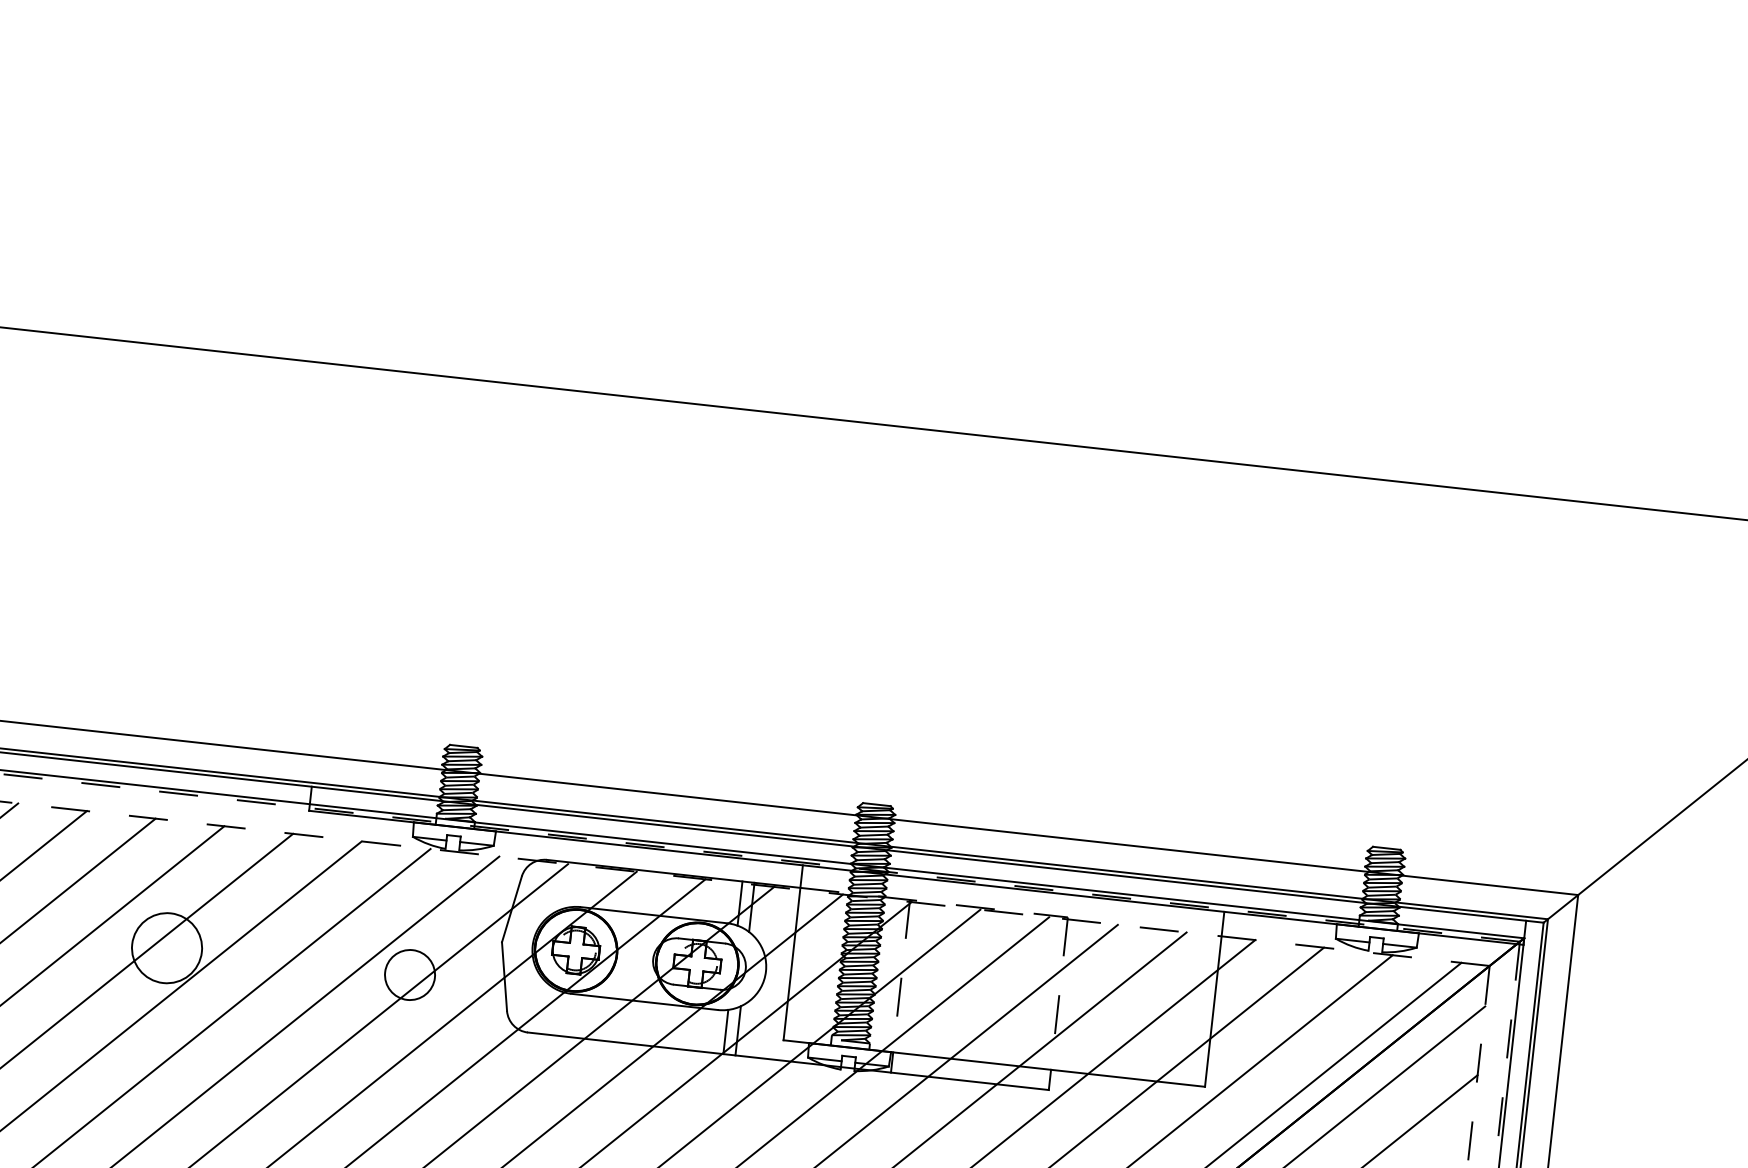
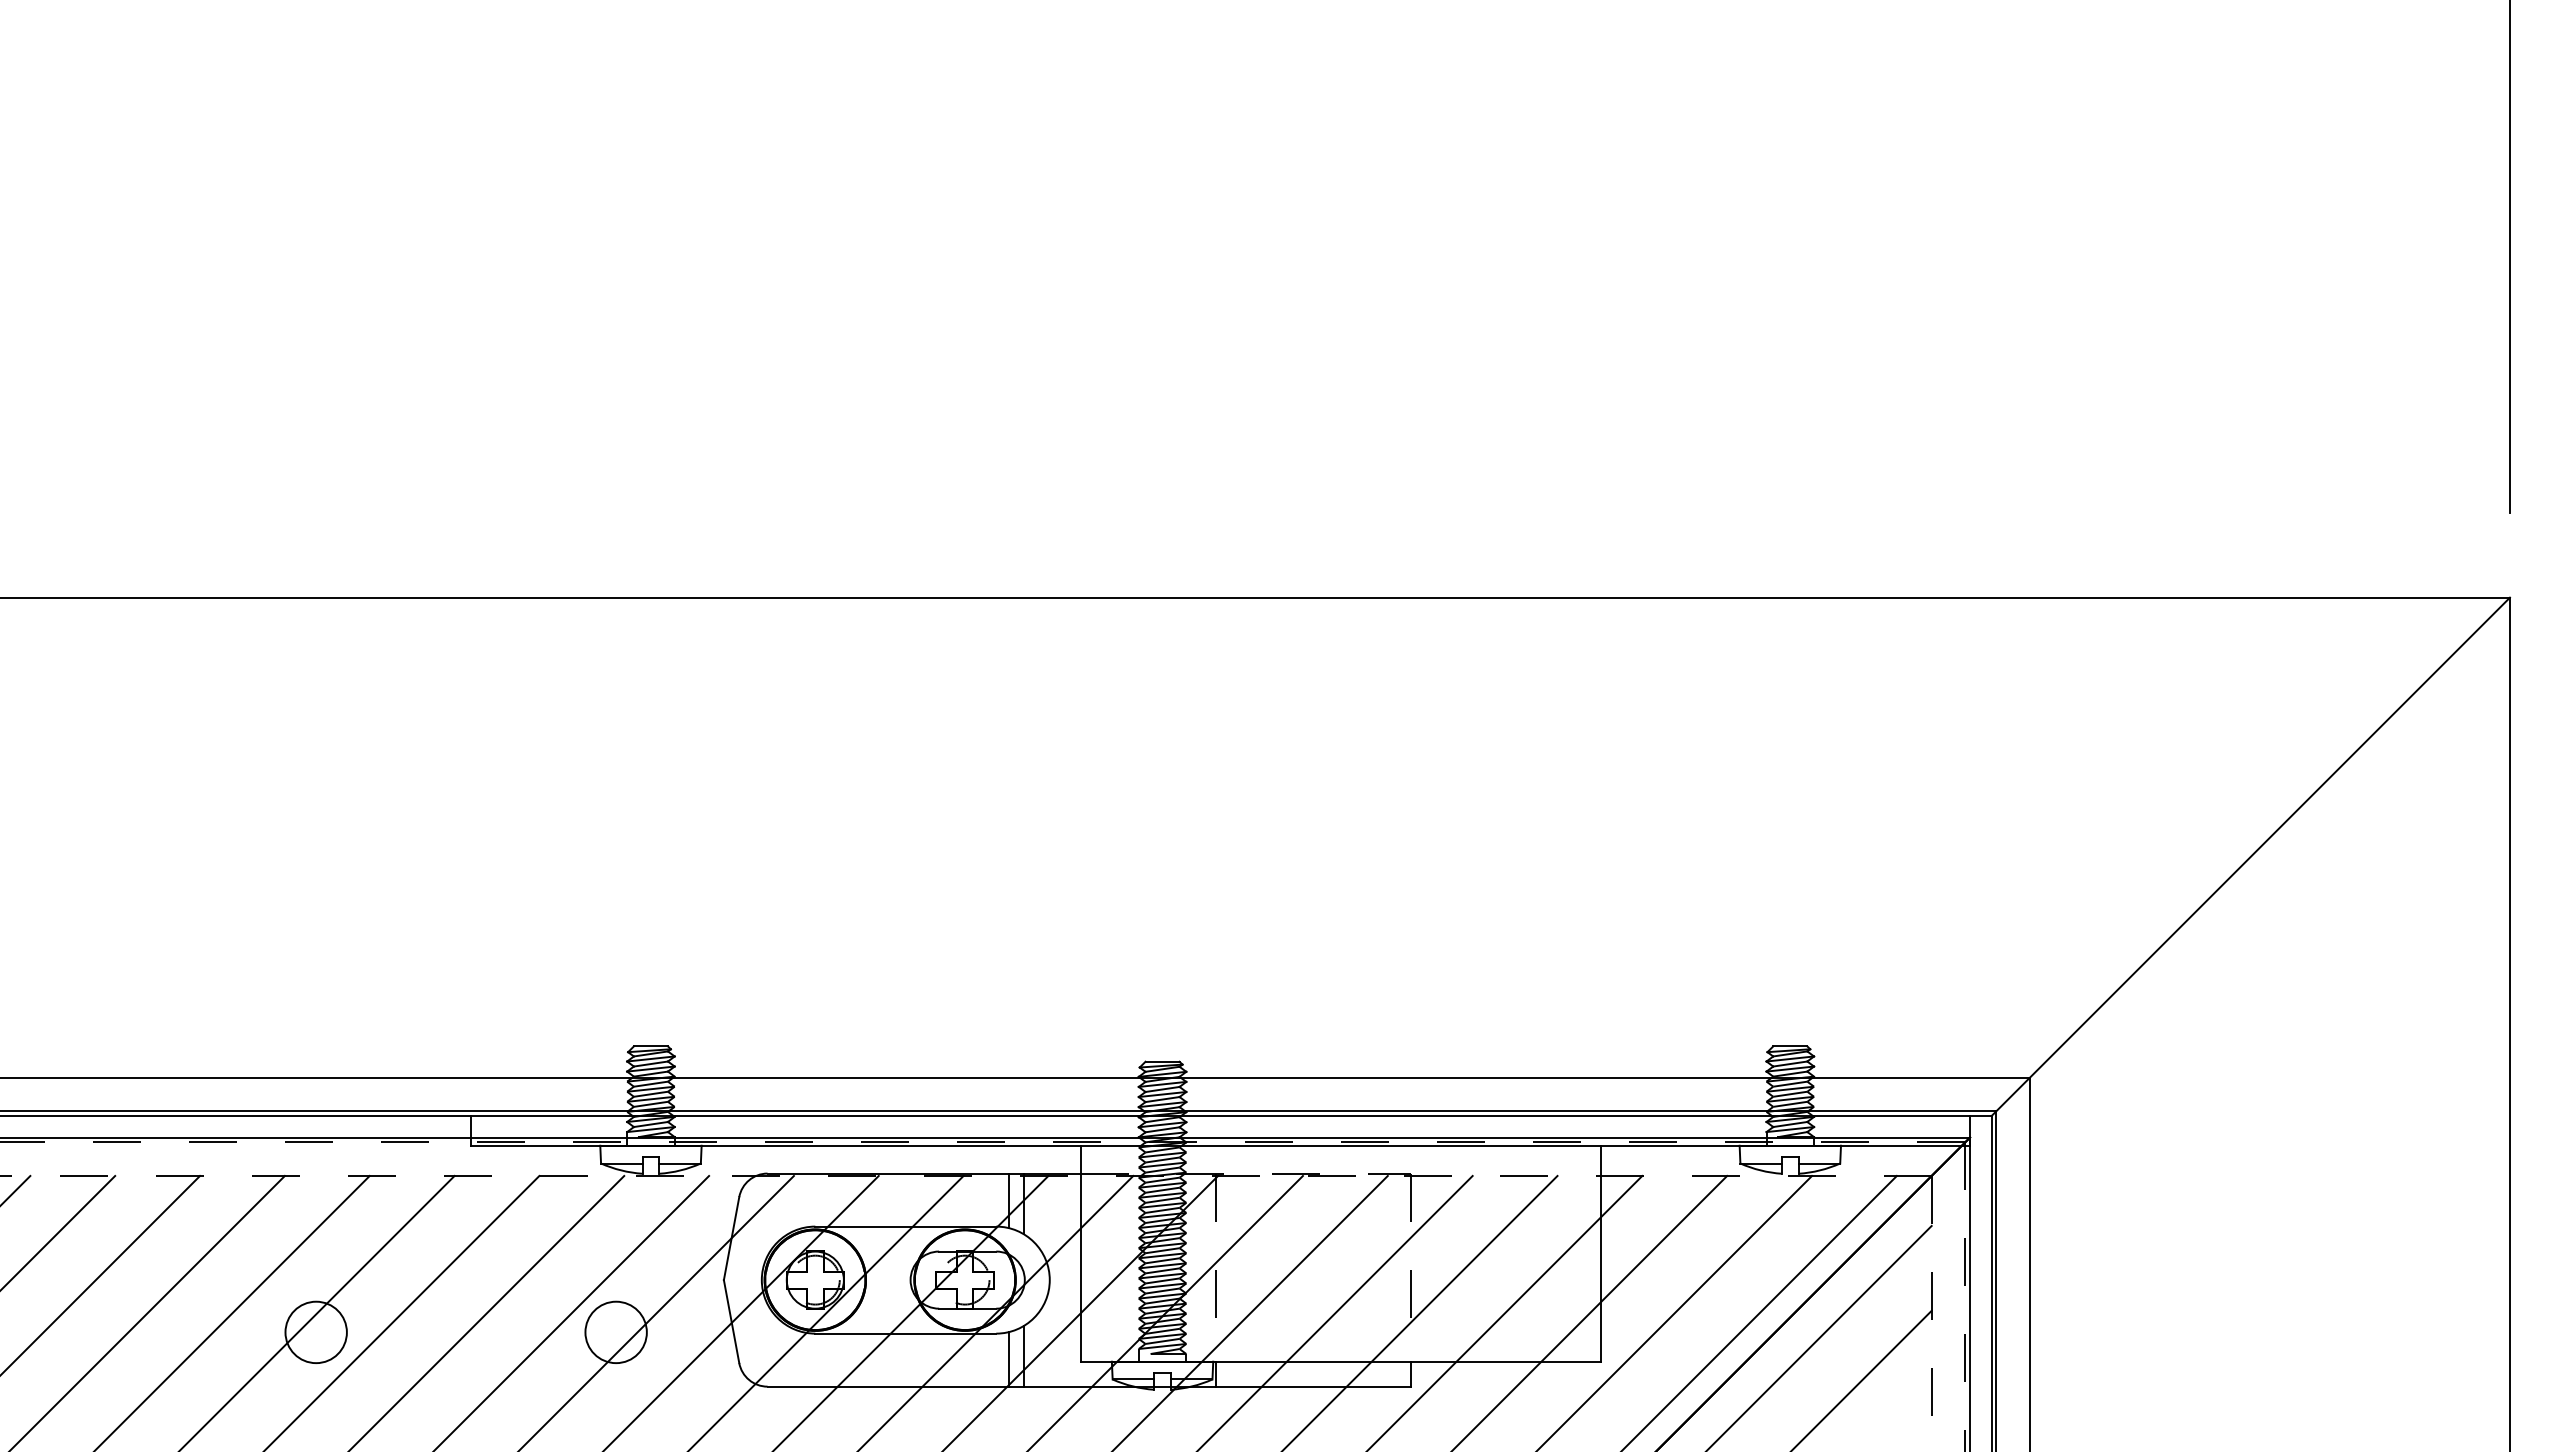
circle: (166, 948) -> (315, 1332), size x0.71

